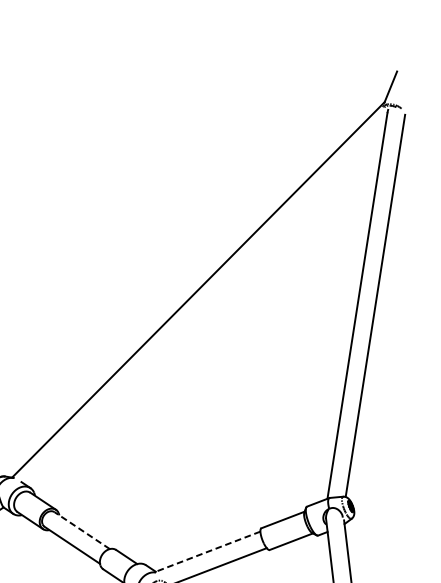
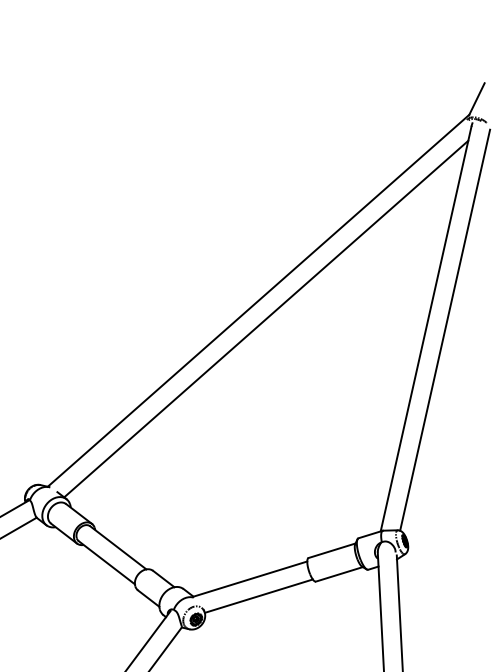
line: (206, 306) -> (266, 318), added
line: (81, 530) -> (117, 547), dashed -> solid
line: (208, 552) -> (250, 579), dashed -> solid

